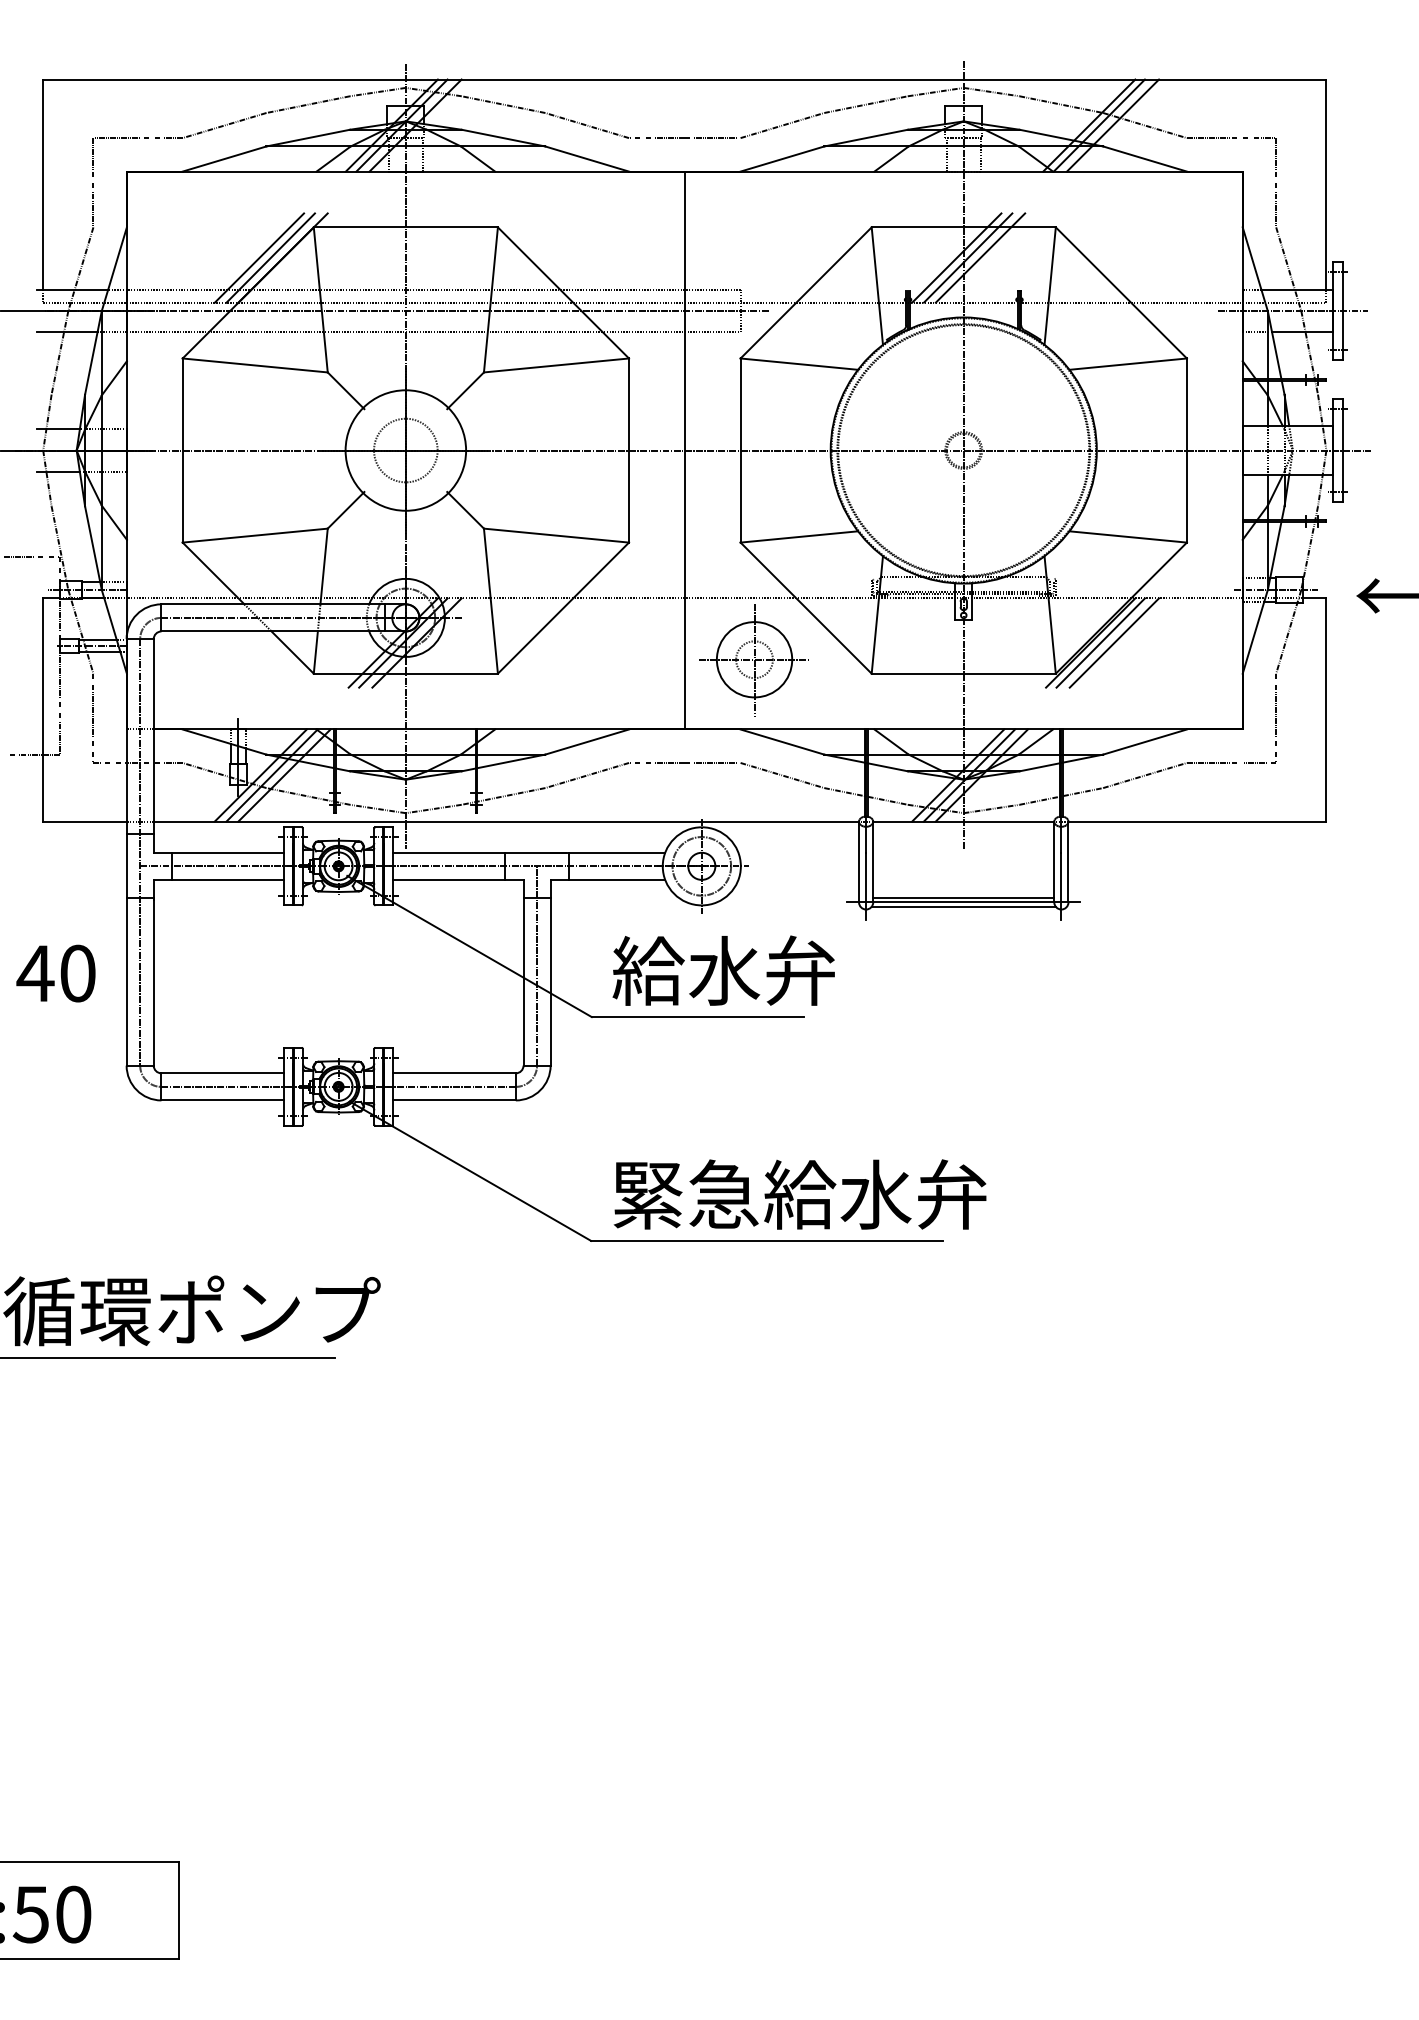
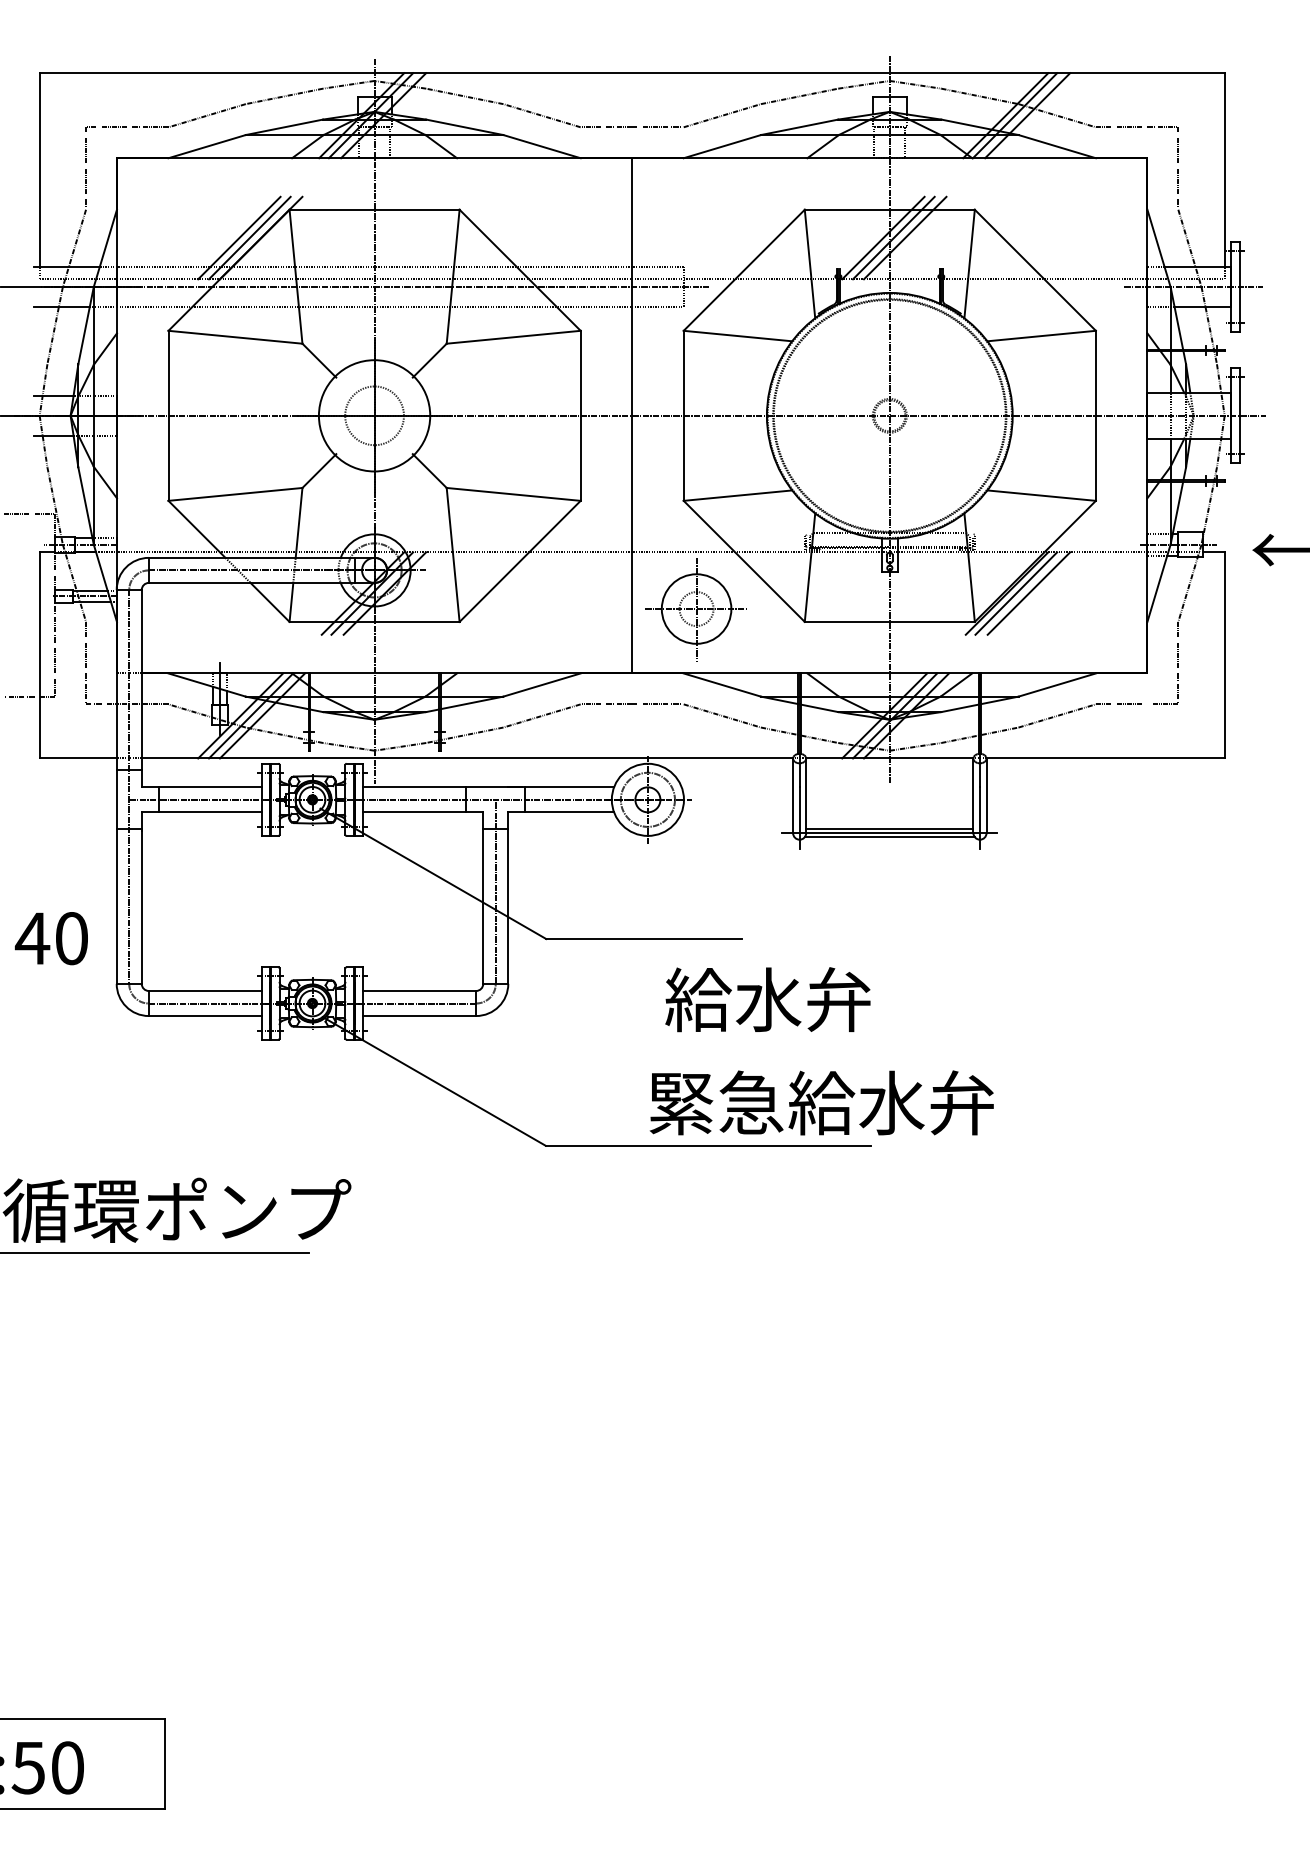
text: (723, 970) -> (767, 999), moved
text: (55, 973) -> (51, 938), moved
text: (799, 1194) -> (821, 1102), moved

